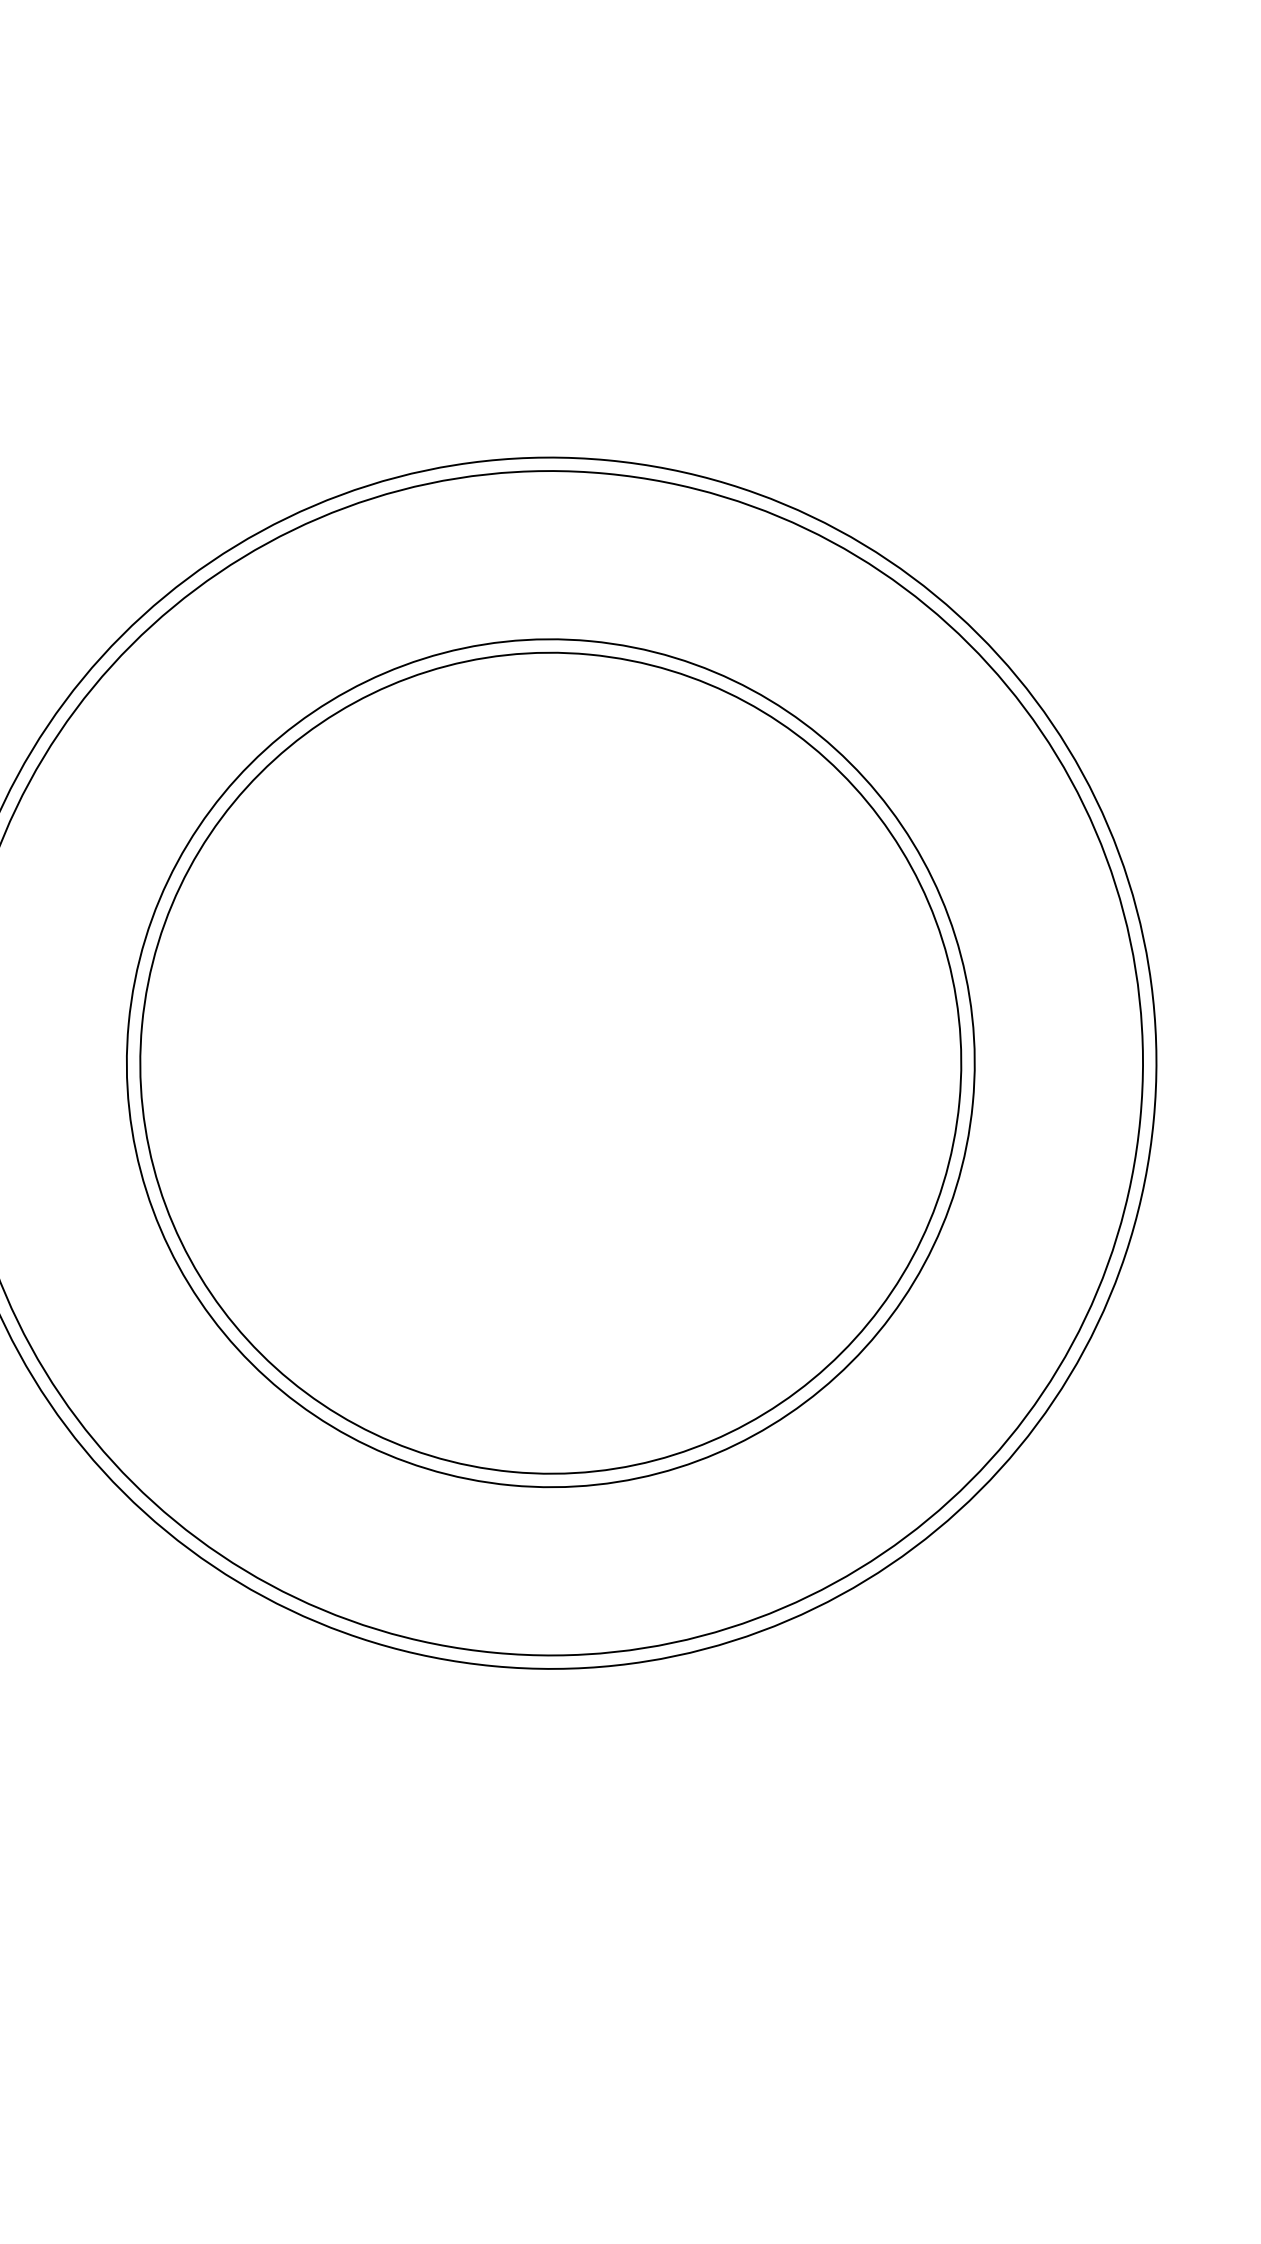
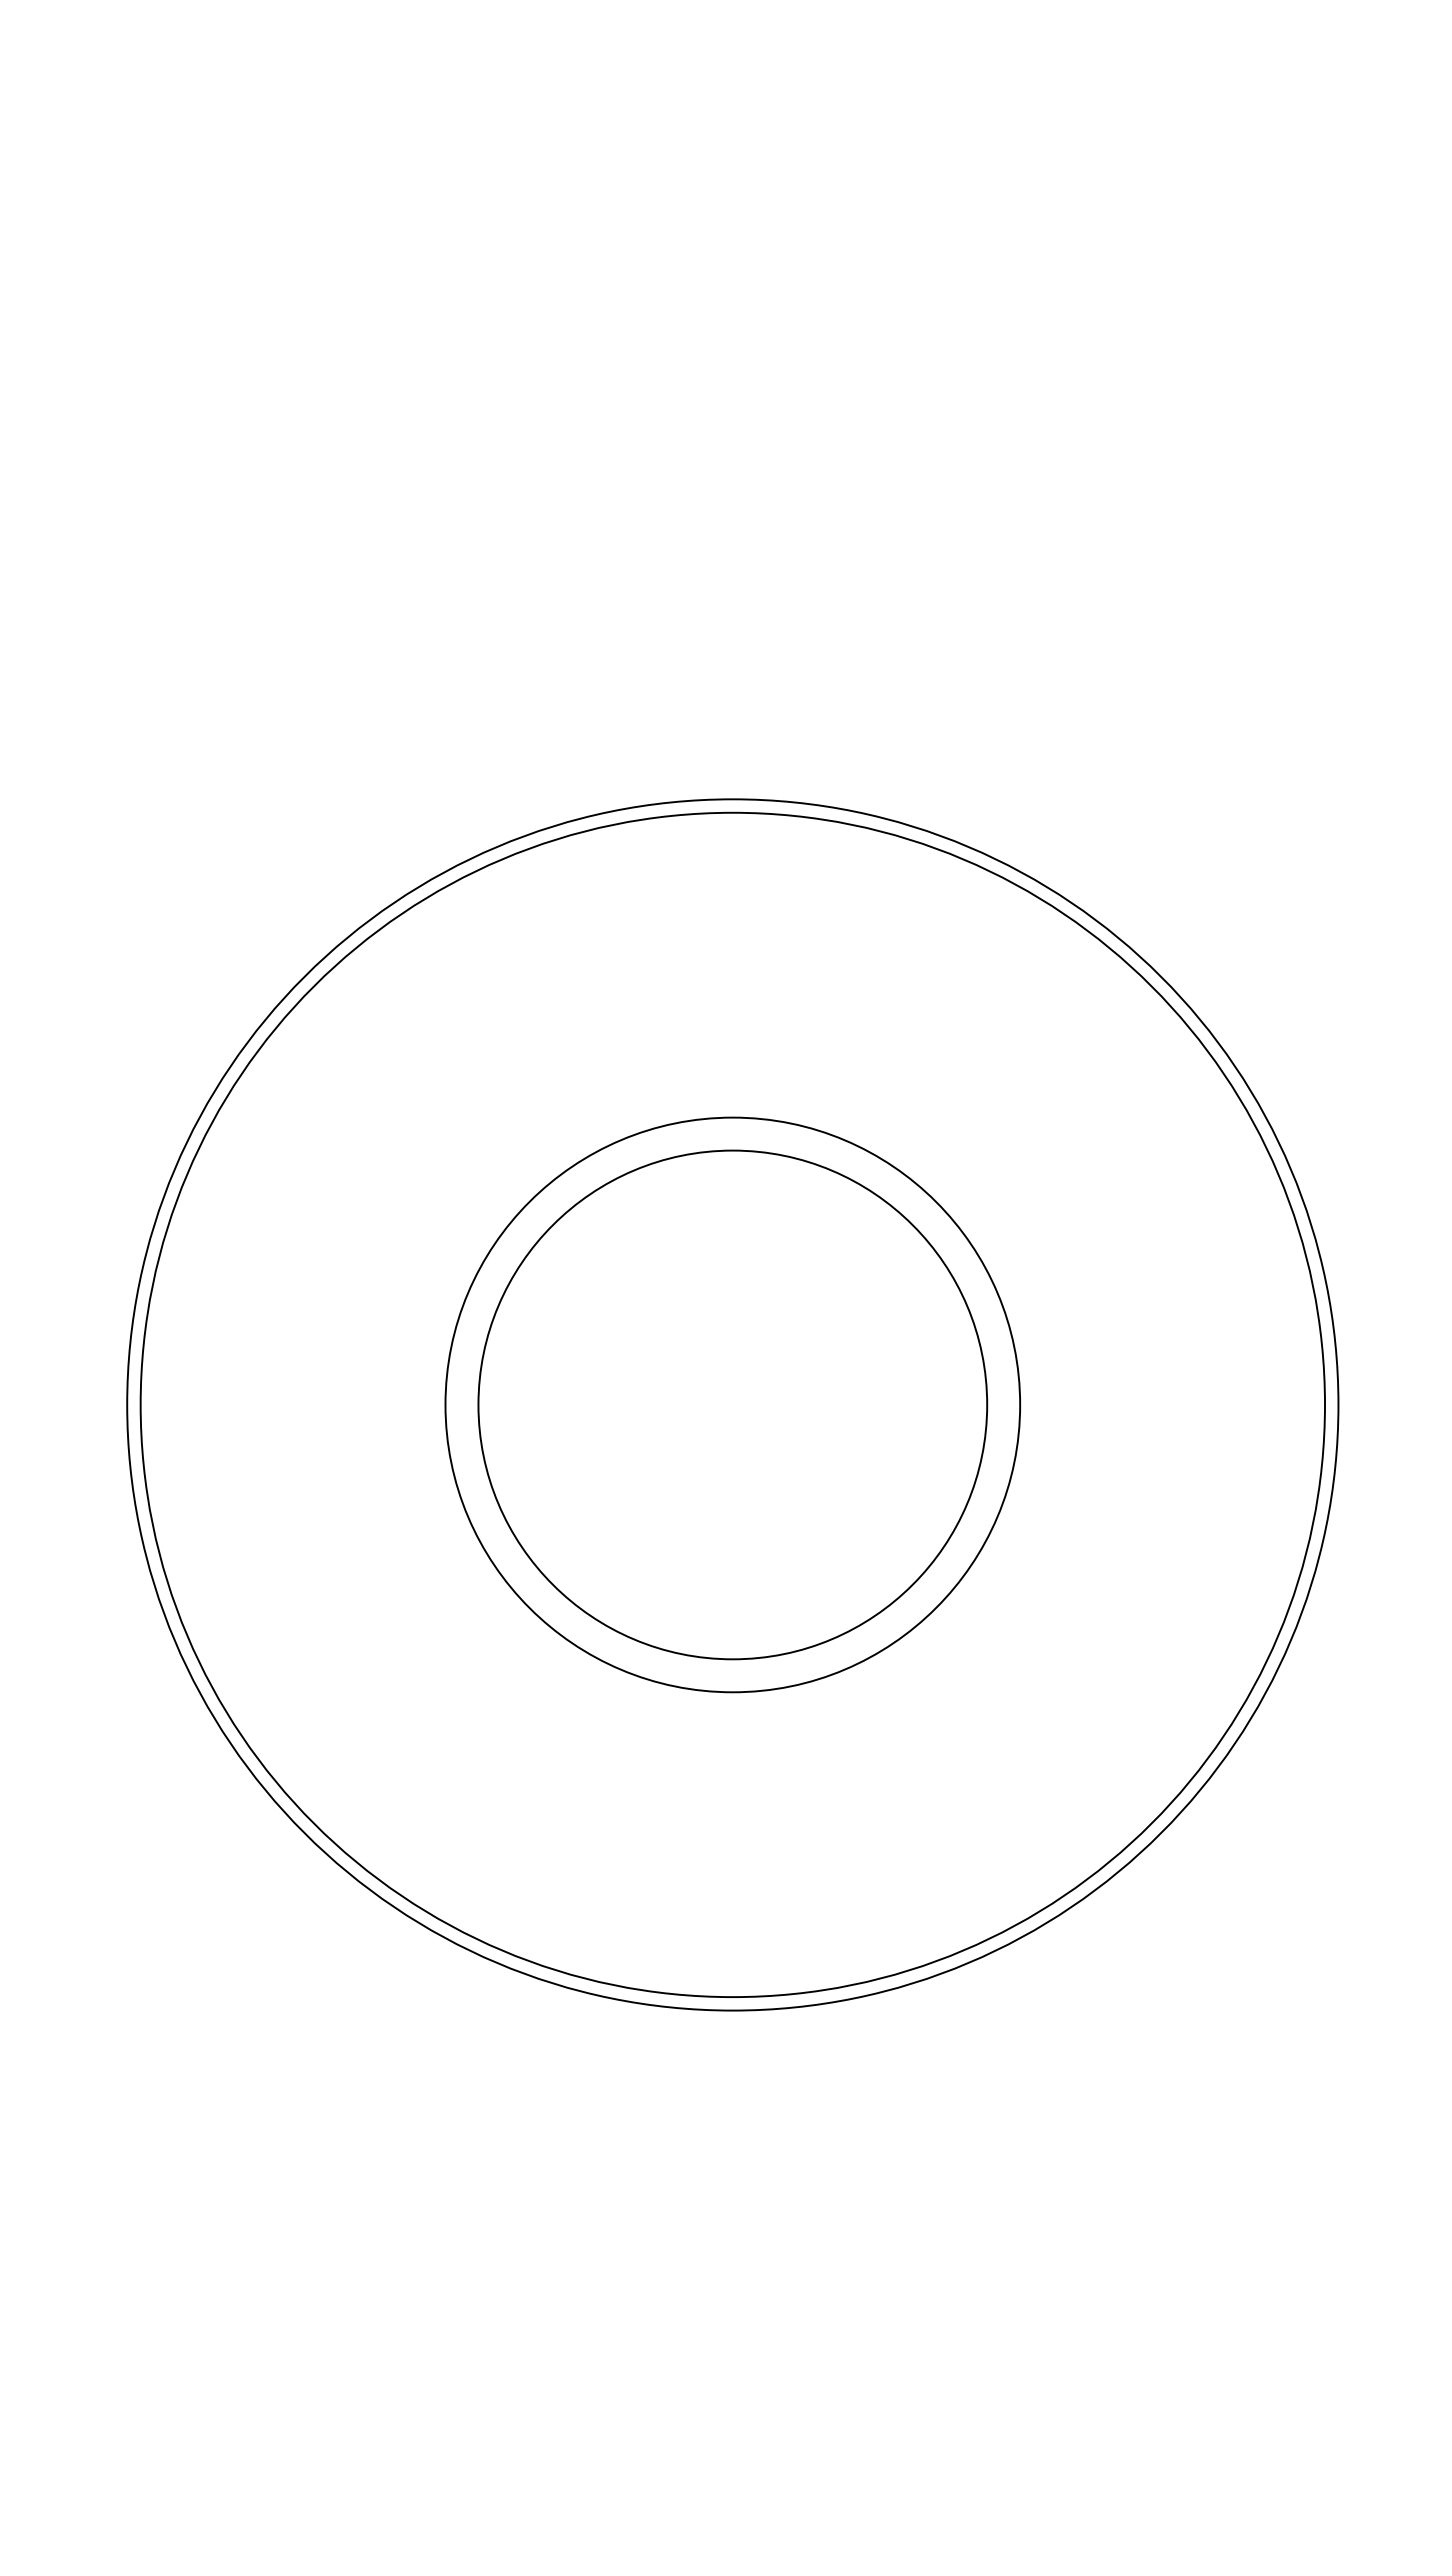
circle: (550, 1062) -> (732, 1404), size x0.6
circle: (550, 1062) -> (732, 1404), size x0.7

